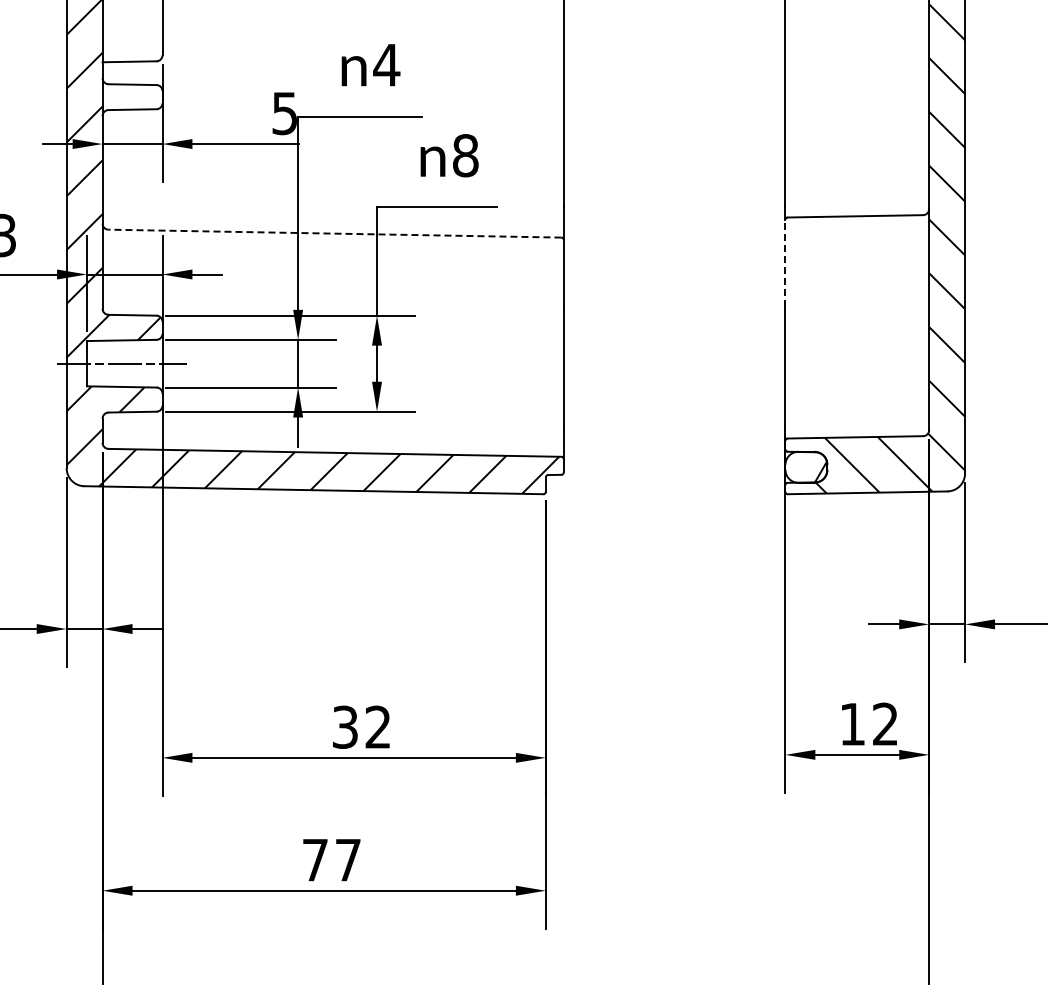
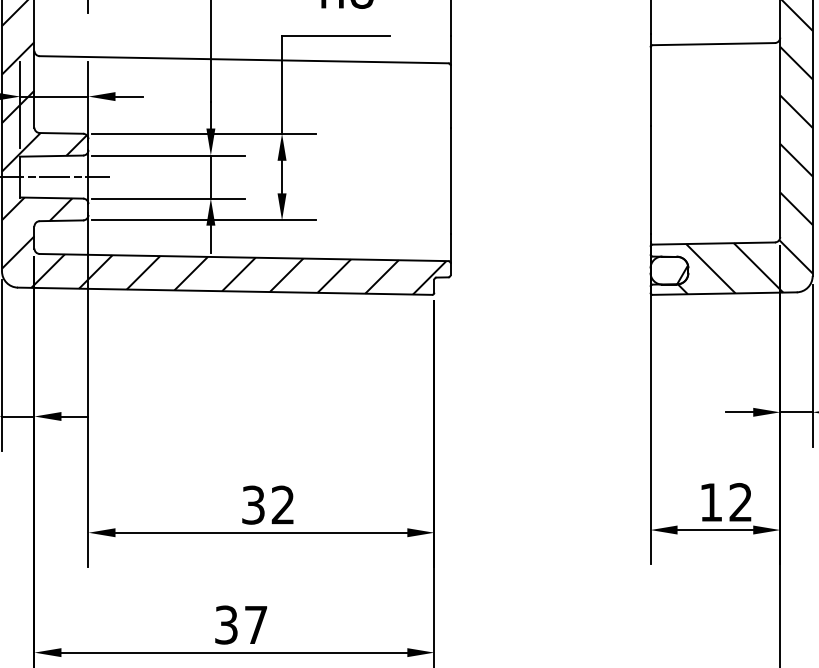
line: (334, 233) -> (243, 59), dashed -> solid
line: (785, 263) -> (650, 86), dashed -> solid
text: (315, 859) -> (226, 624), 77 -> 37

